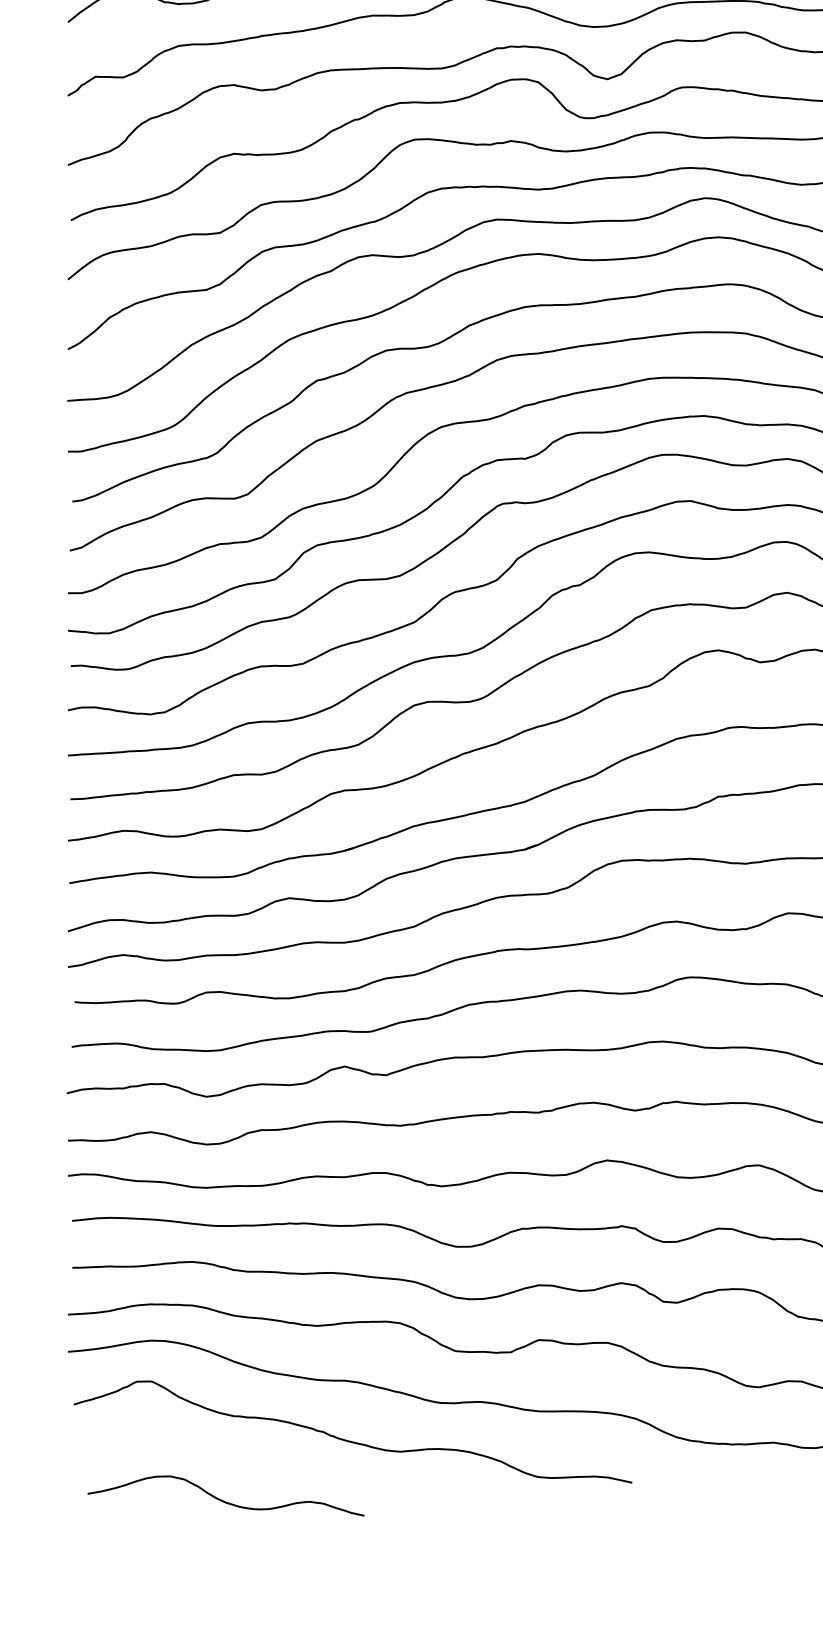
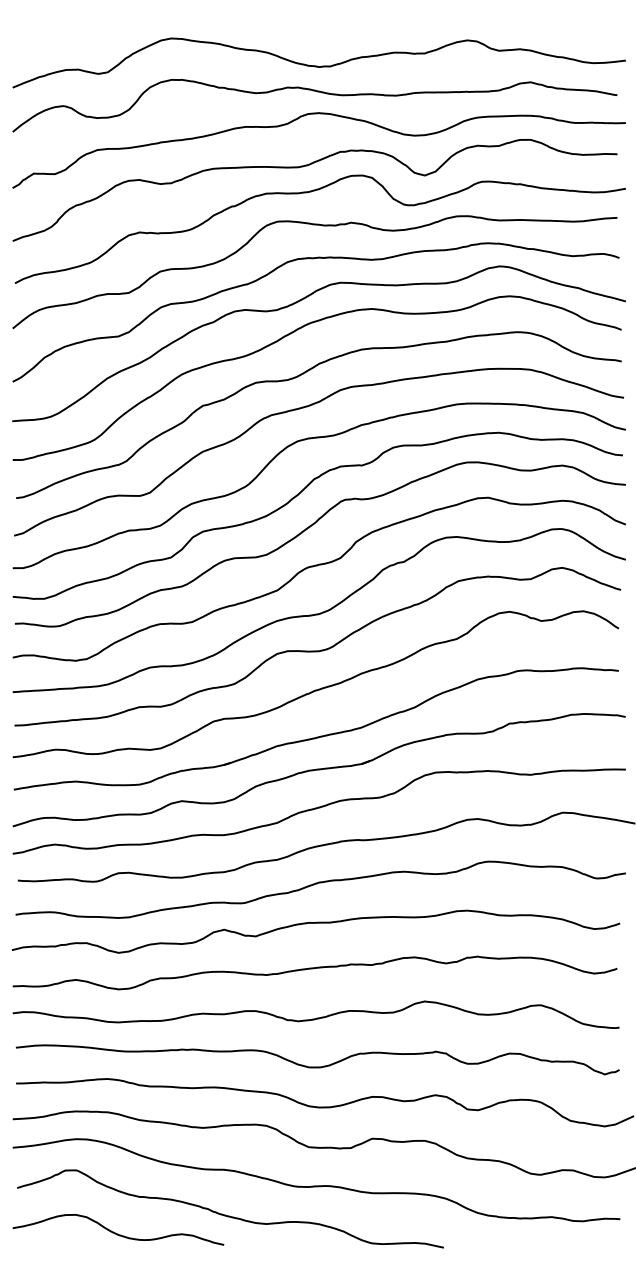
curve: (226, 1500) -> (118, 1233), moved

